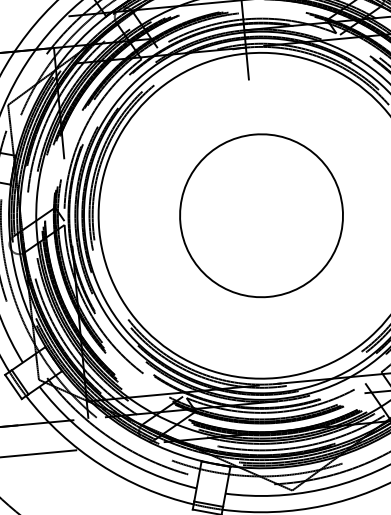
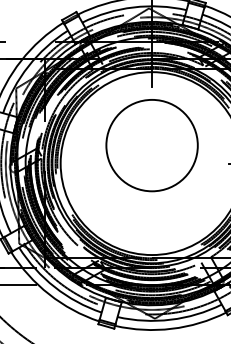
circle: (260, 215) -> (151, 145), moved

